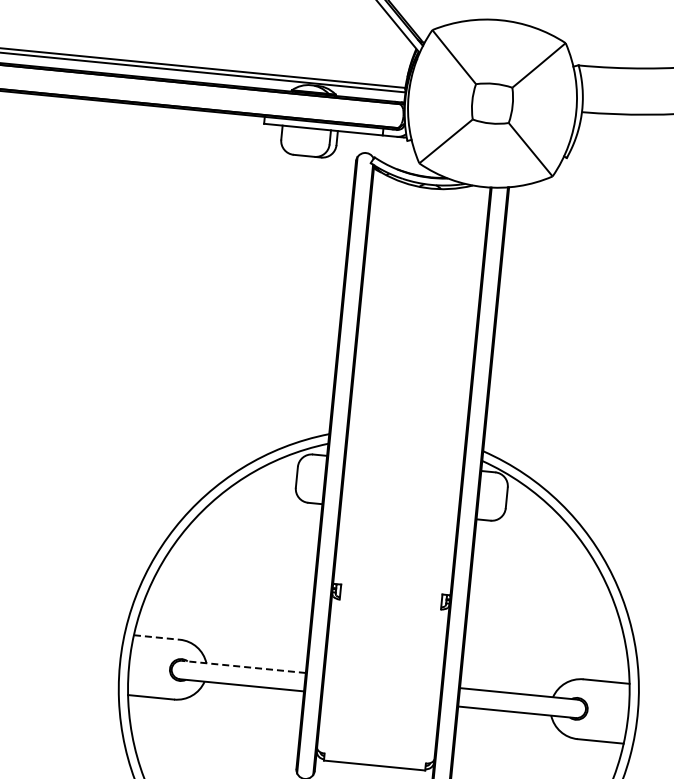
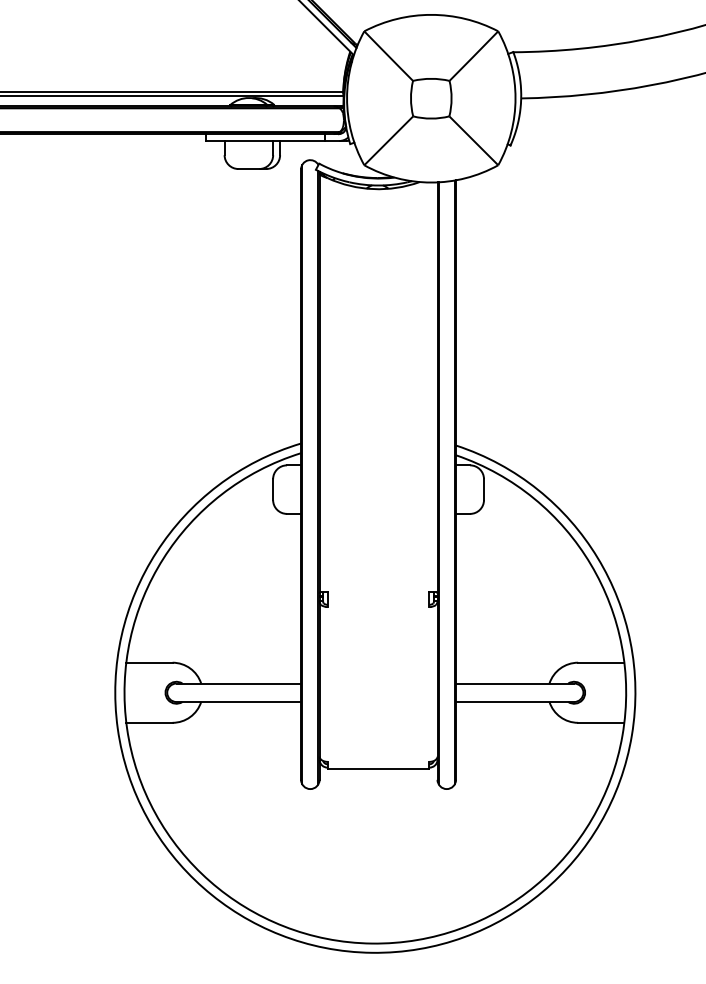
line: (157, 637) -> (149, 662), dashed -> solid
line: (243, 666) -> (238, 683), dashed -> solid

